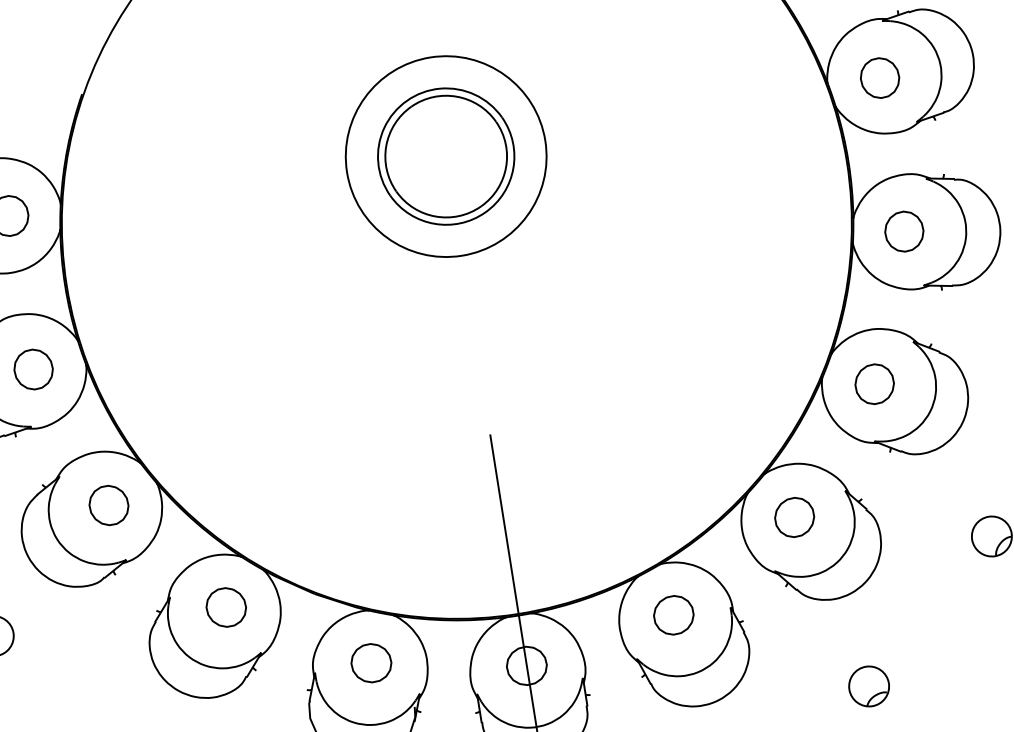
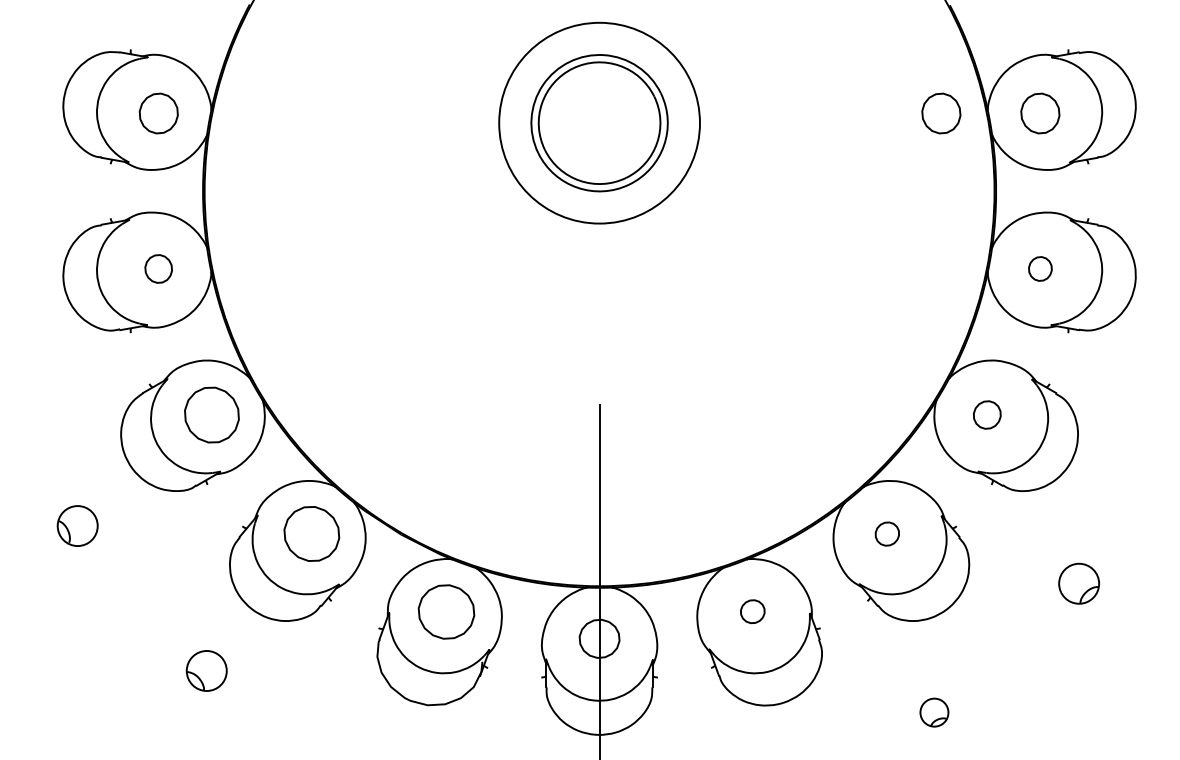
part: (782, 93) -> (941, 113), added
part: (904, 231) -> (1040, 268), size x0.6
part: (33, 369) -> (158, 268), size x0.7
part: (874, 383) -> (987, 414), size x0.7
part: (108, 505) -> (211, 414), size x1.4
part: (794, 516) -> (887, 533), size x0.6
part: (225, 607) -> (311, 534), size x1.4
part: (673, 614) -> (752, 611), size x0.6
part: (371, 662) -> (446, 611), size x1.4
part: (869, 686) -> (934, 712), size x0.7

